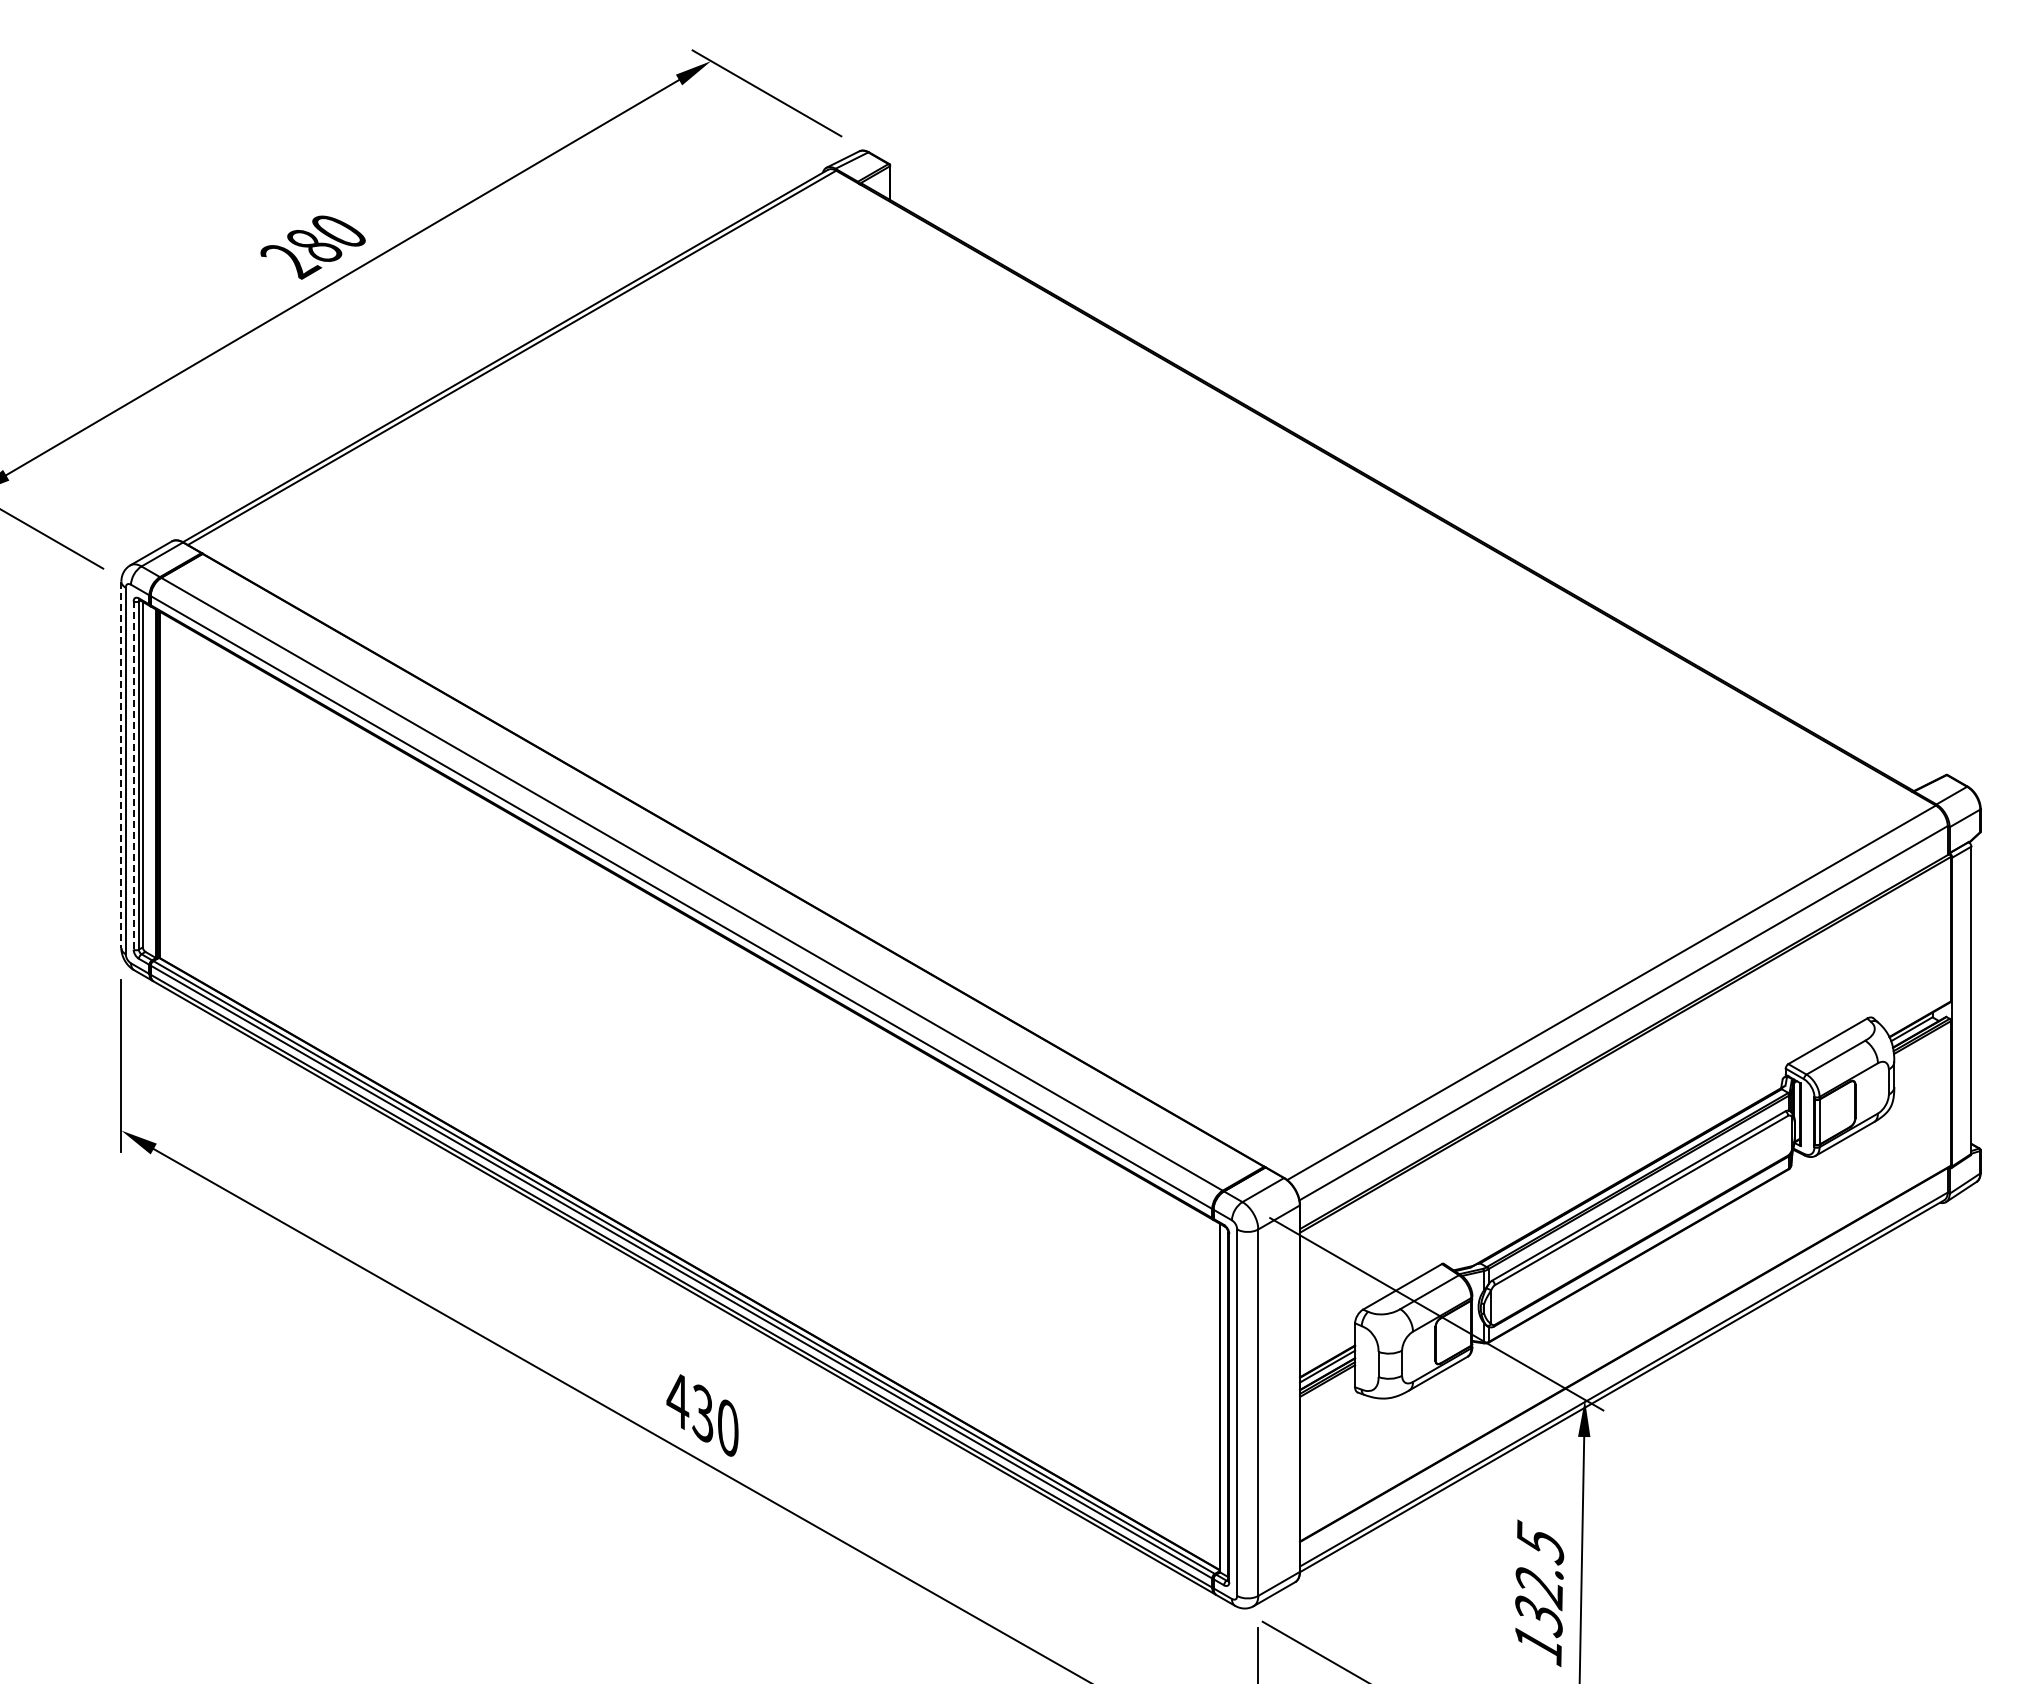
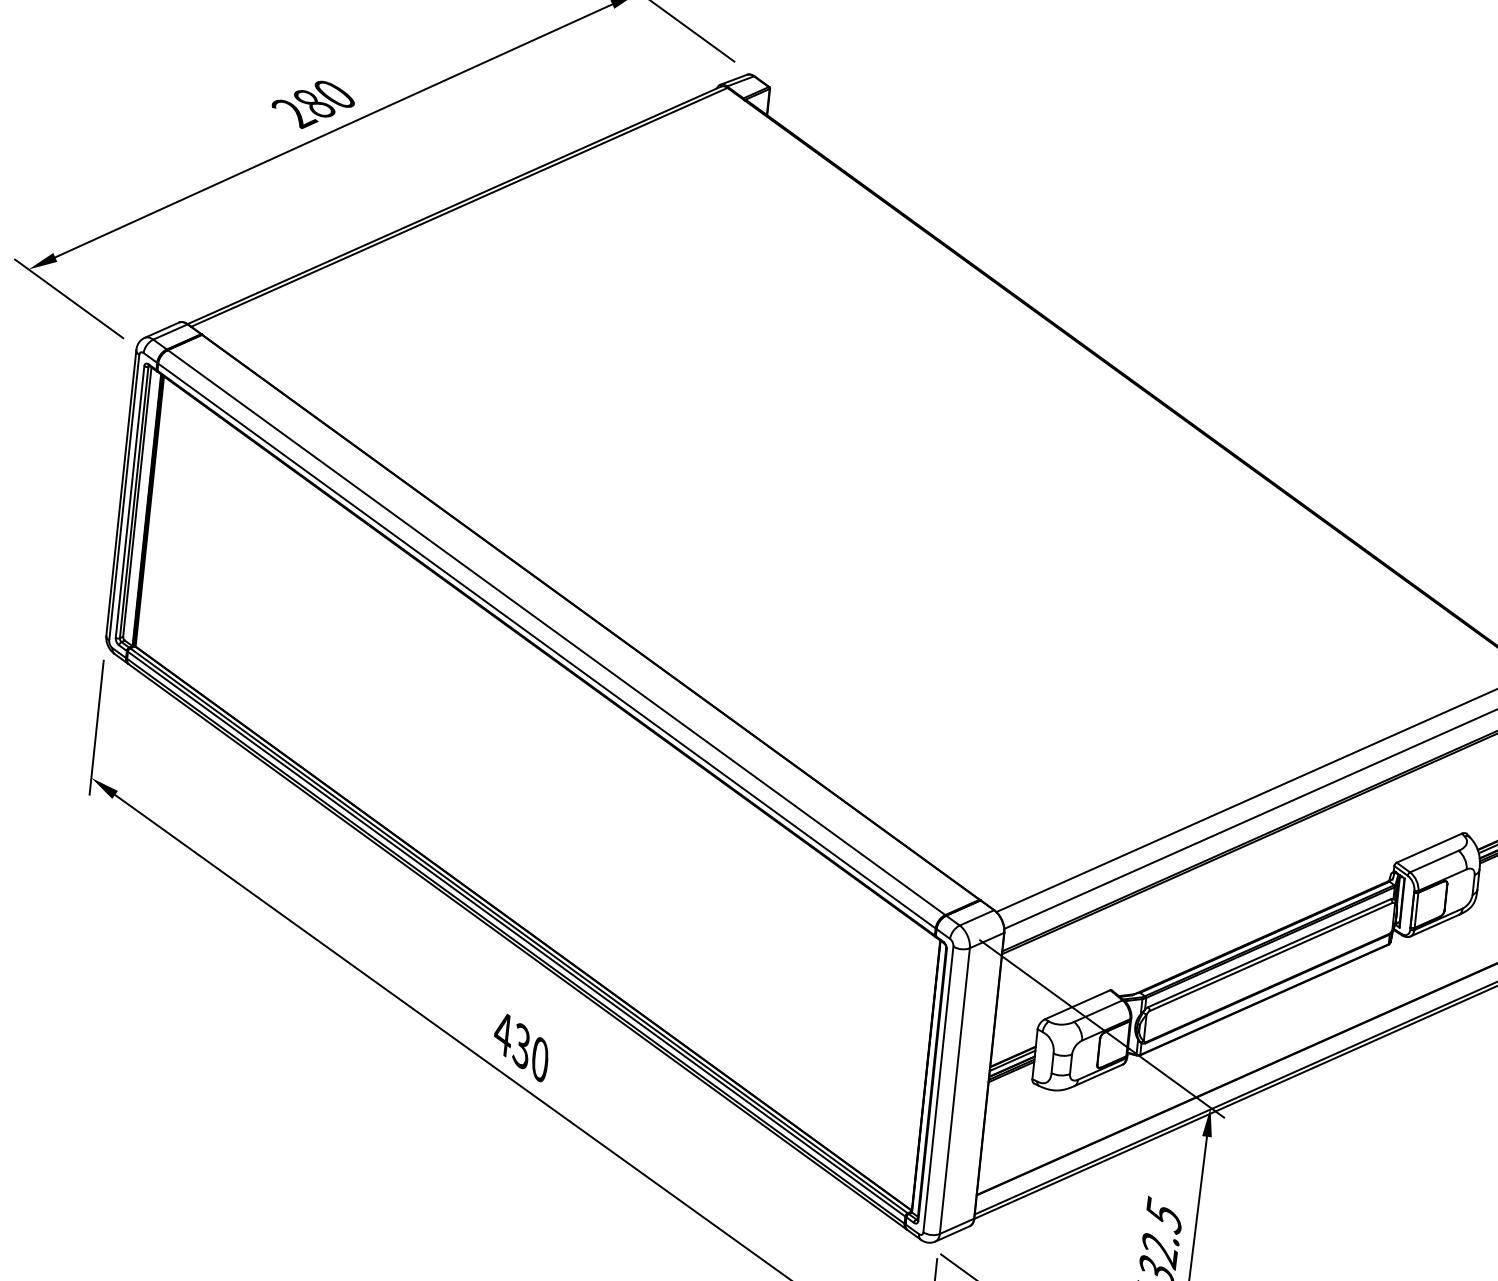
line: (121, 765) -> (121, 493), dashed -> solid
line: (133, 776) -> (129, 502), dashed -> solid

